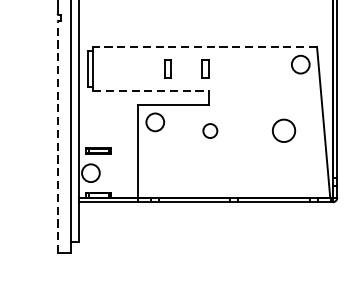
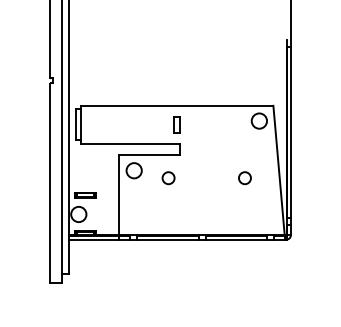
line: (204, 46) -> (176, 105), dashed -> solid
part: (167, 68) -> (144, 124), removed
line: (150, 91) -> (130, 144), dashed -> solid
circle: (210, 131) -> (168, 178), moved
circle: (283, 131) -> (244, 178), size x0.62
line: (58, 137) -> (50, 183), dashed -> solid

